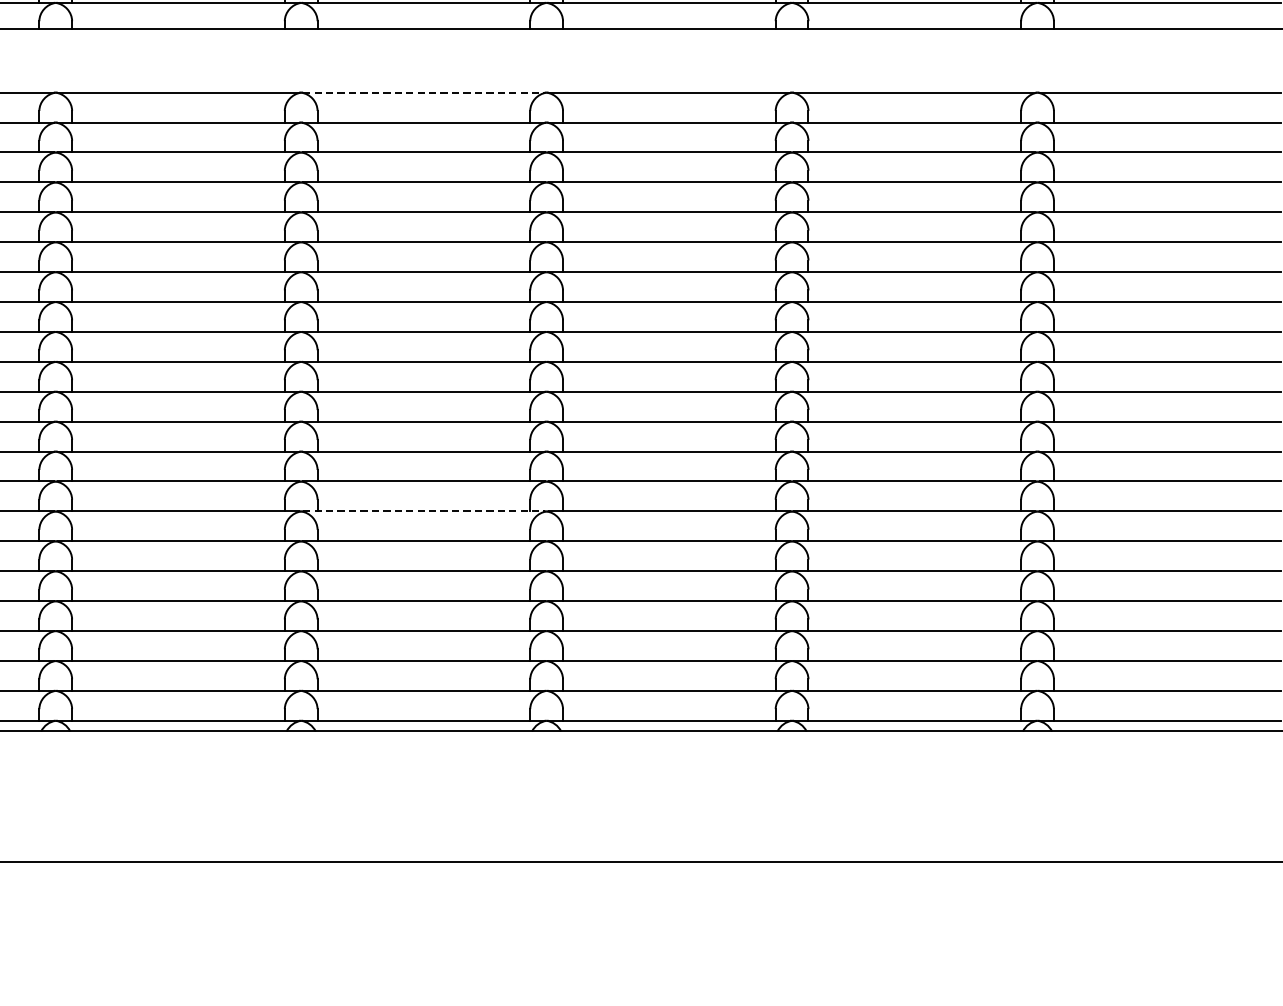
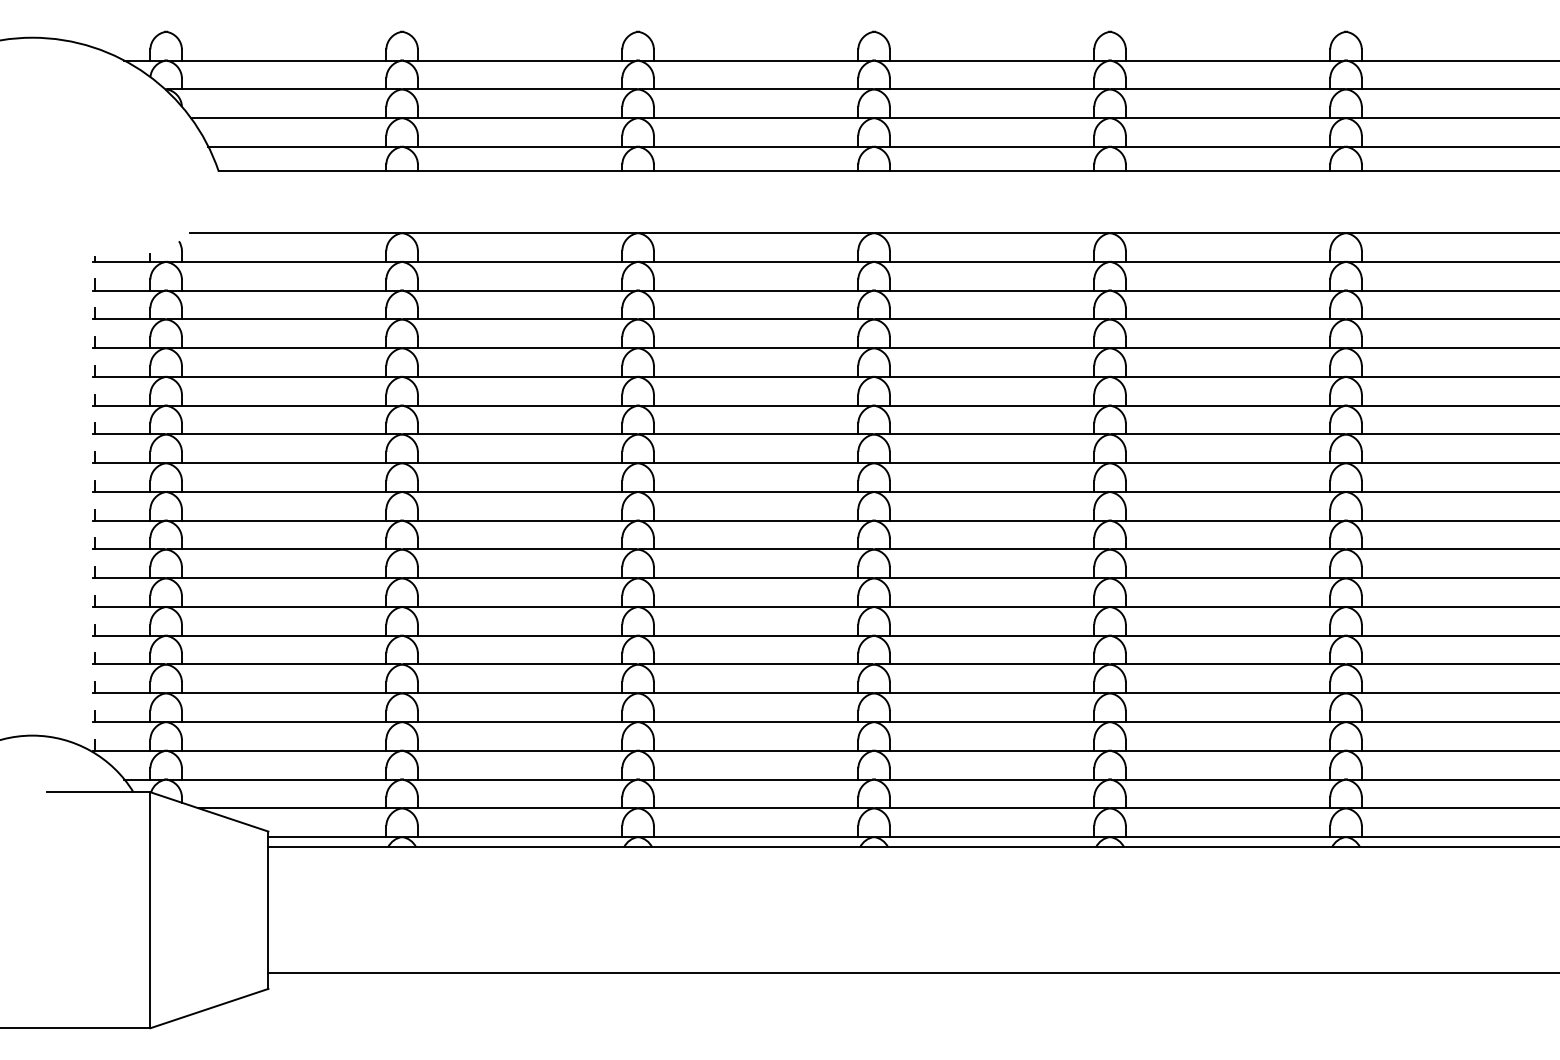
line: (424, 93) -> (756, 233), dashed -> solid
line: (424, 511) -> (756, 635), dashed -> solid

